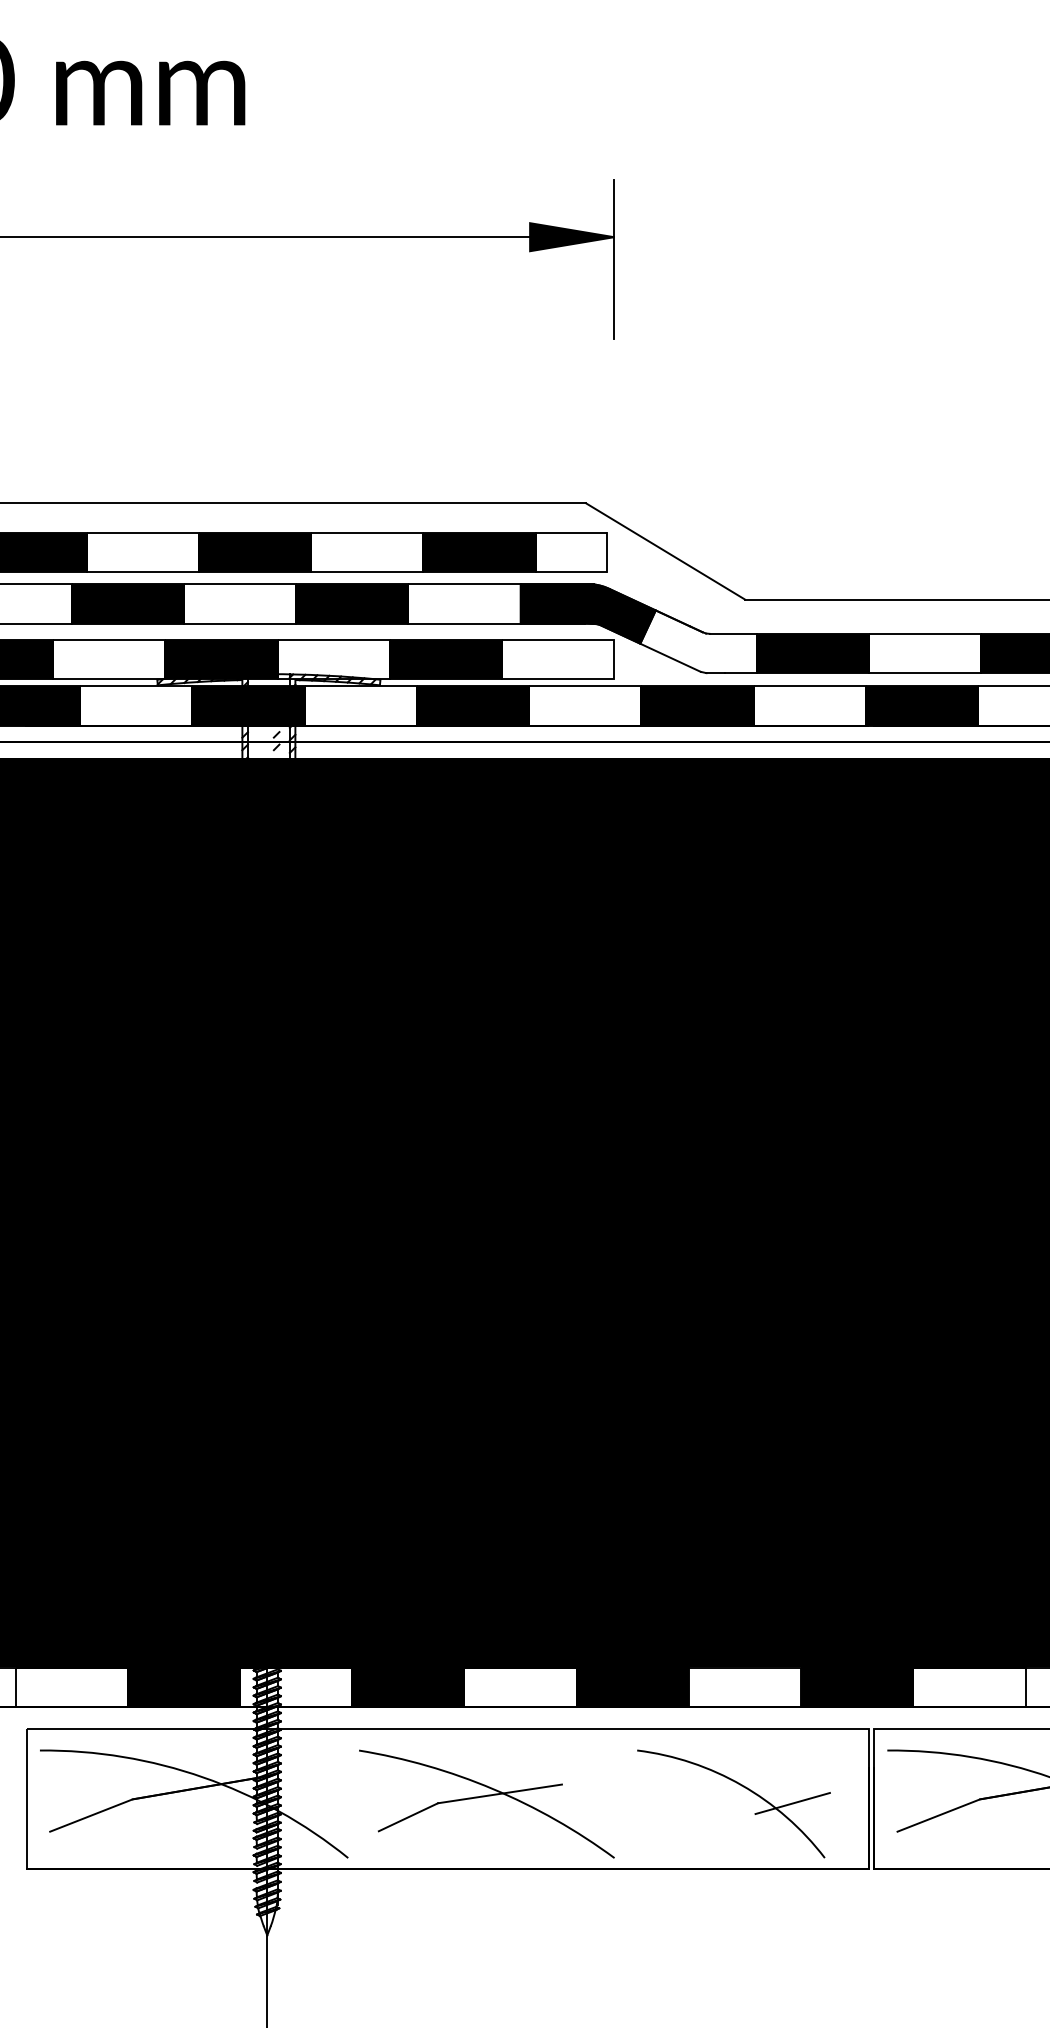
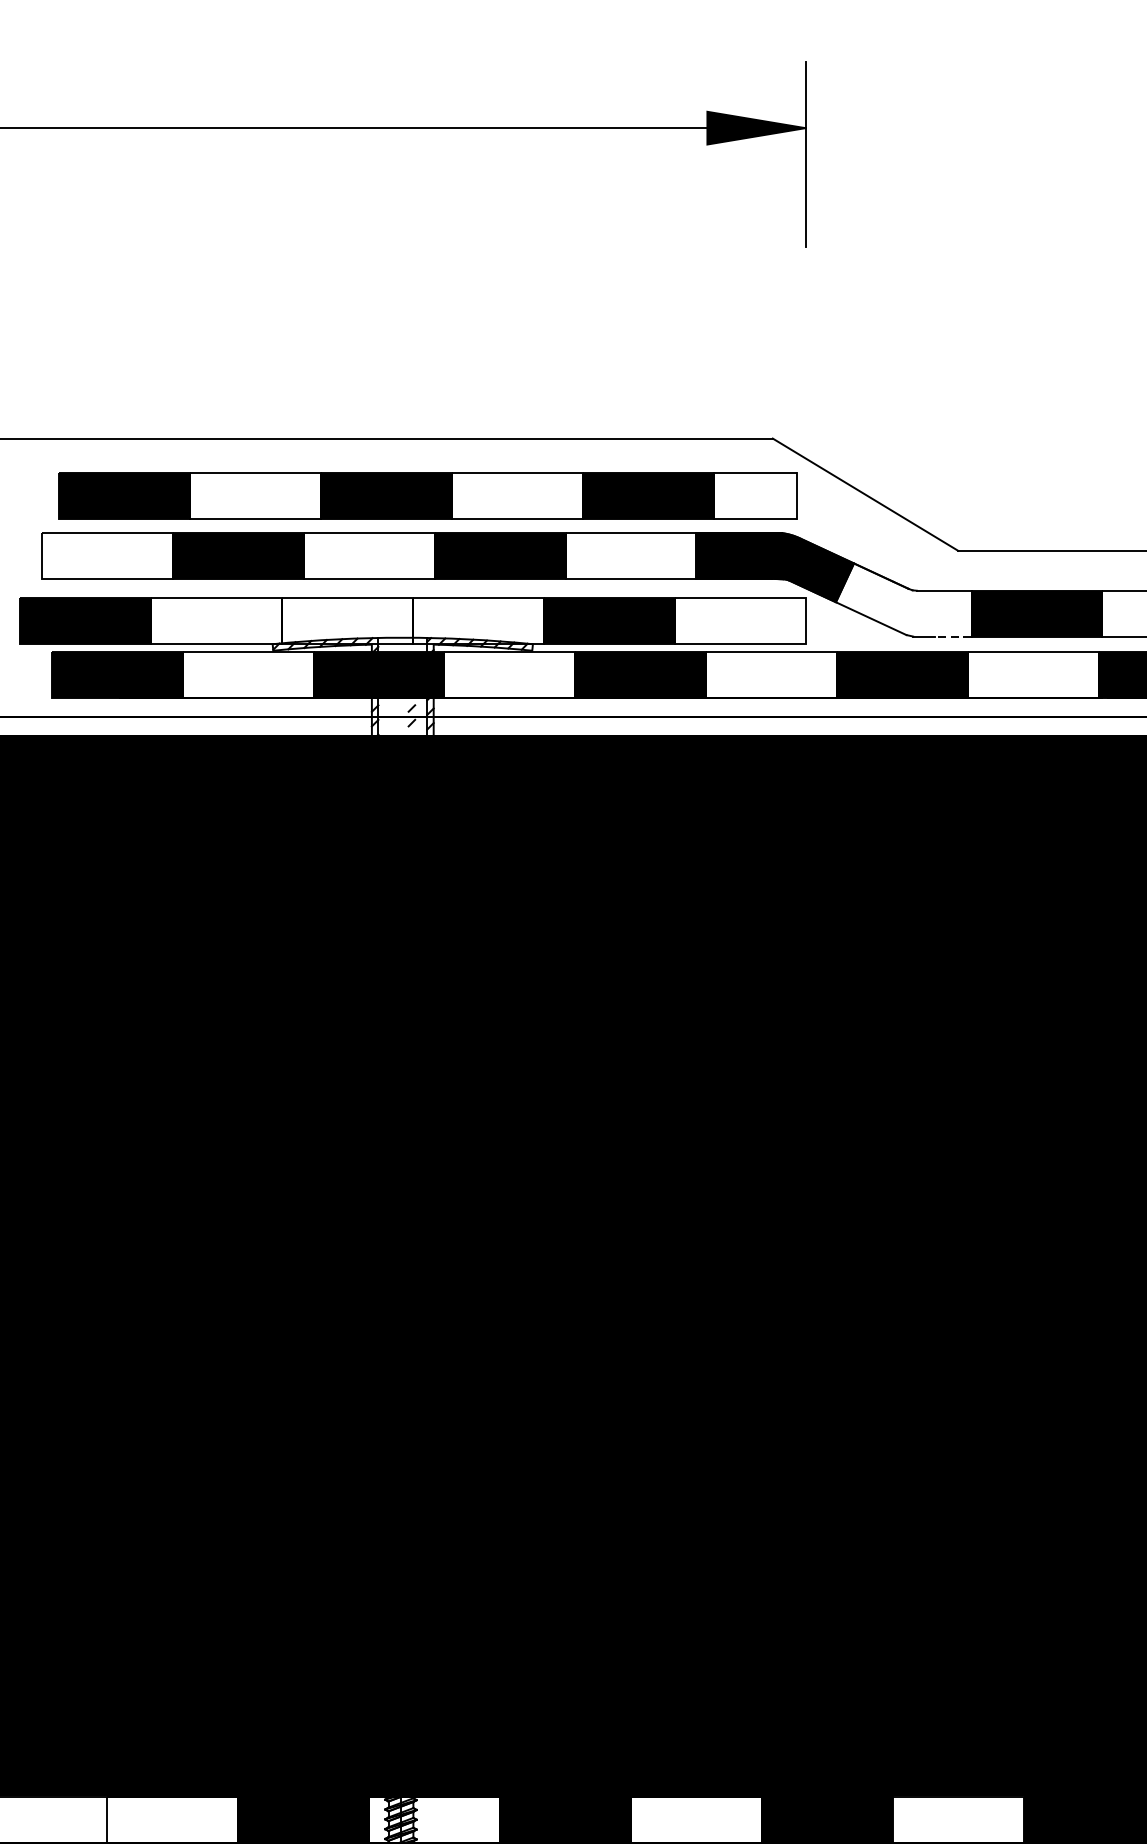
fill: (221, 659) -> (347, 620), removed
line: (740, 673) -> (952, 636), solid -> dashed

